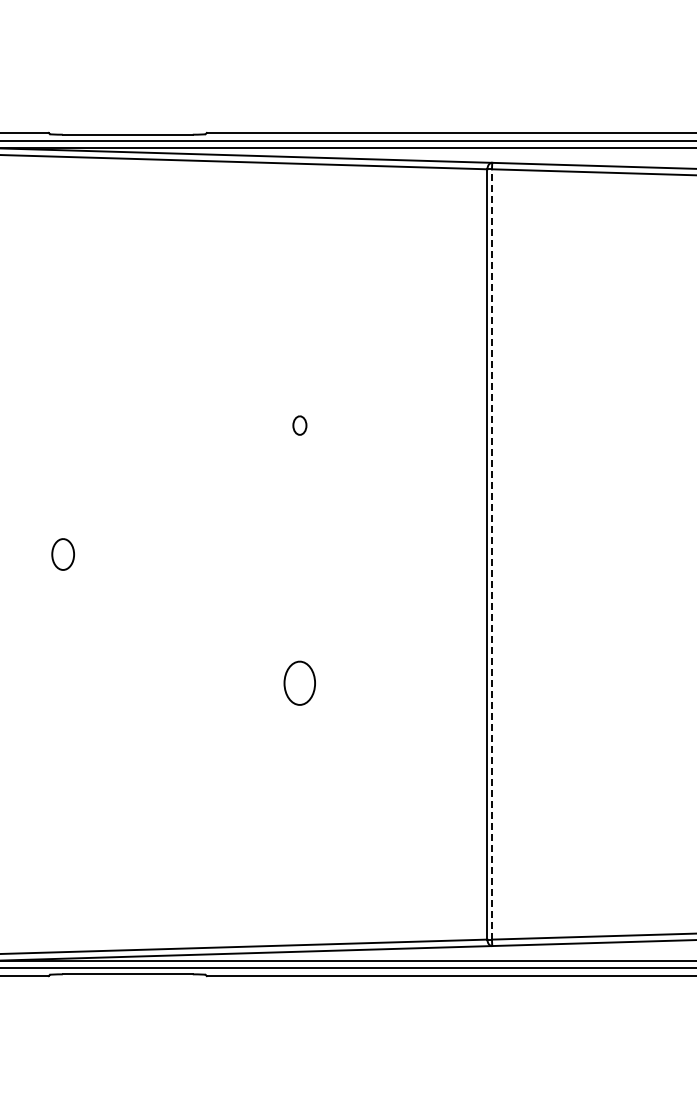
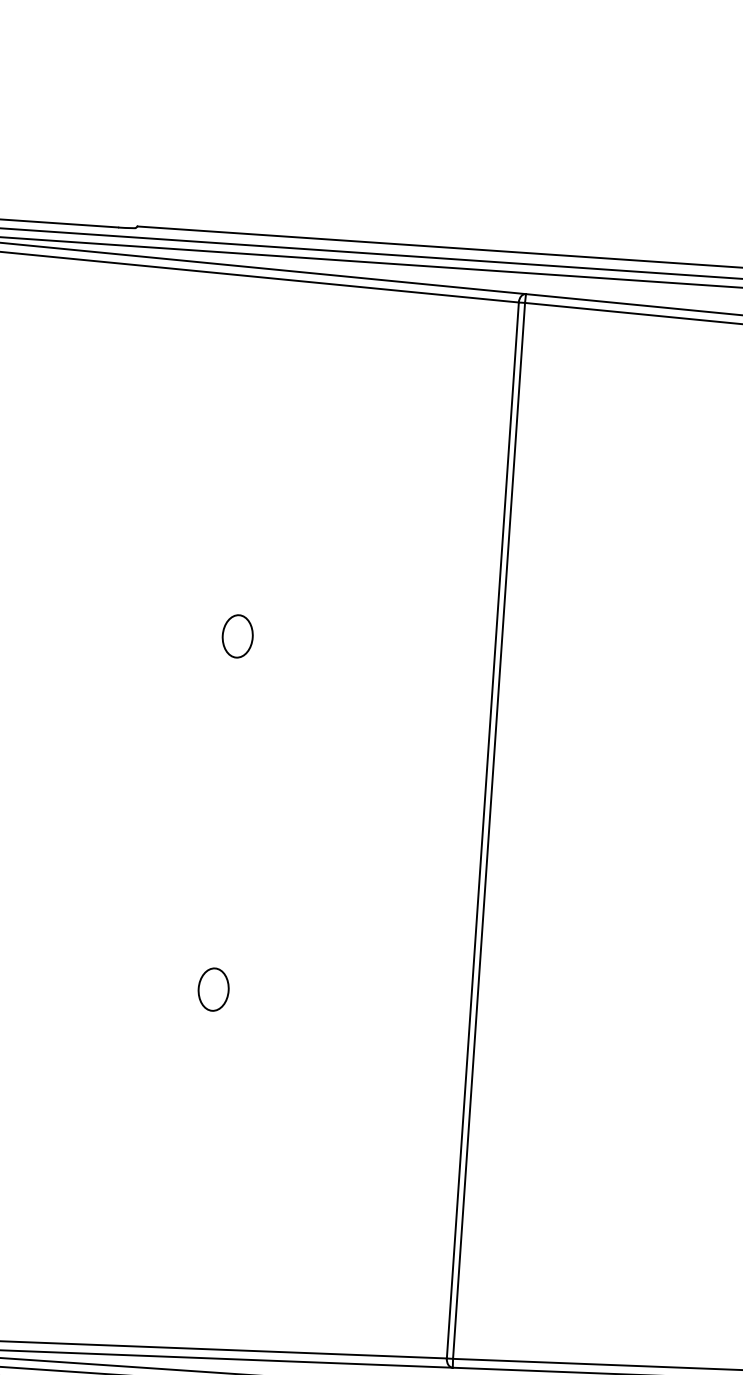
part: (299, 425) -> (237, 636), size x1.67
line: (491, 553) -> (488, 829), dashed -> solid
part: (299, 683) -> (213, 989), size x0.71

